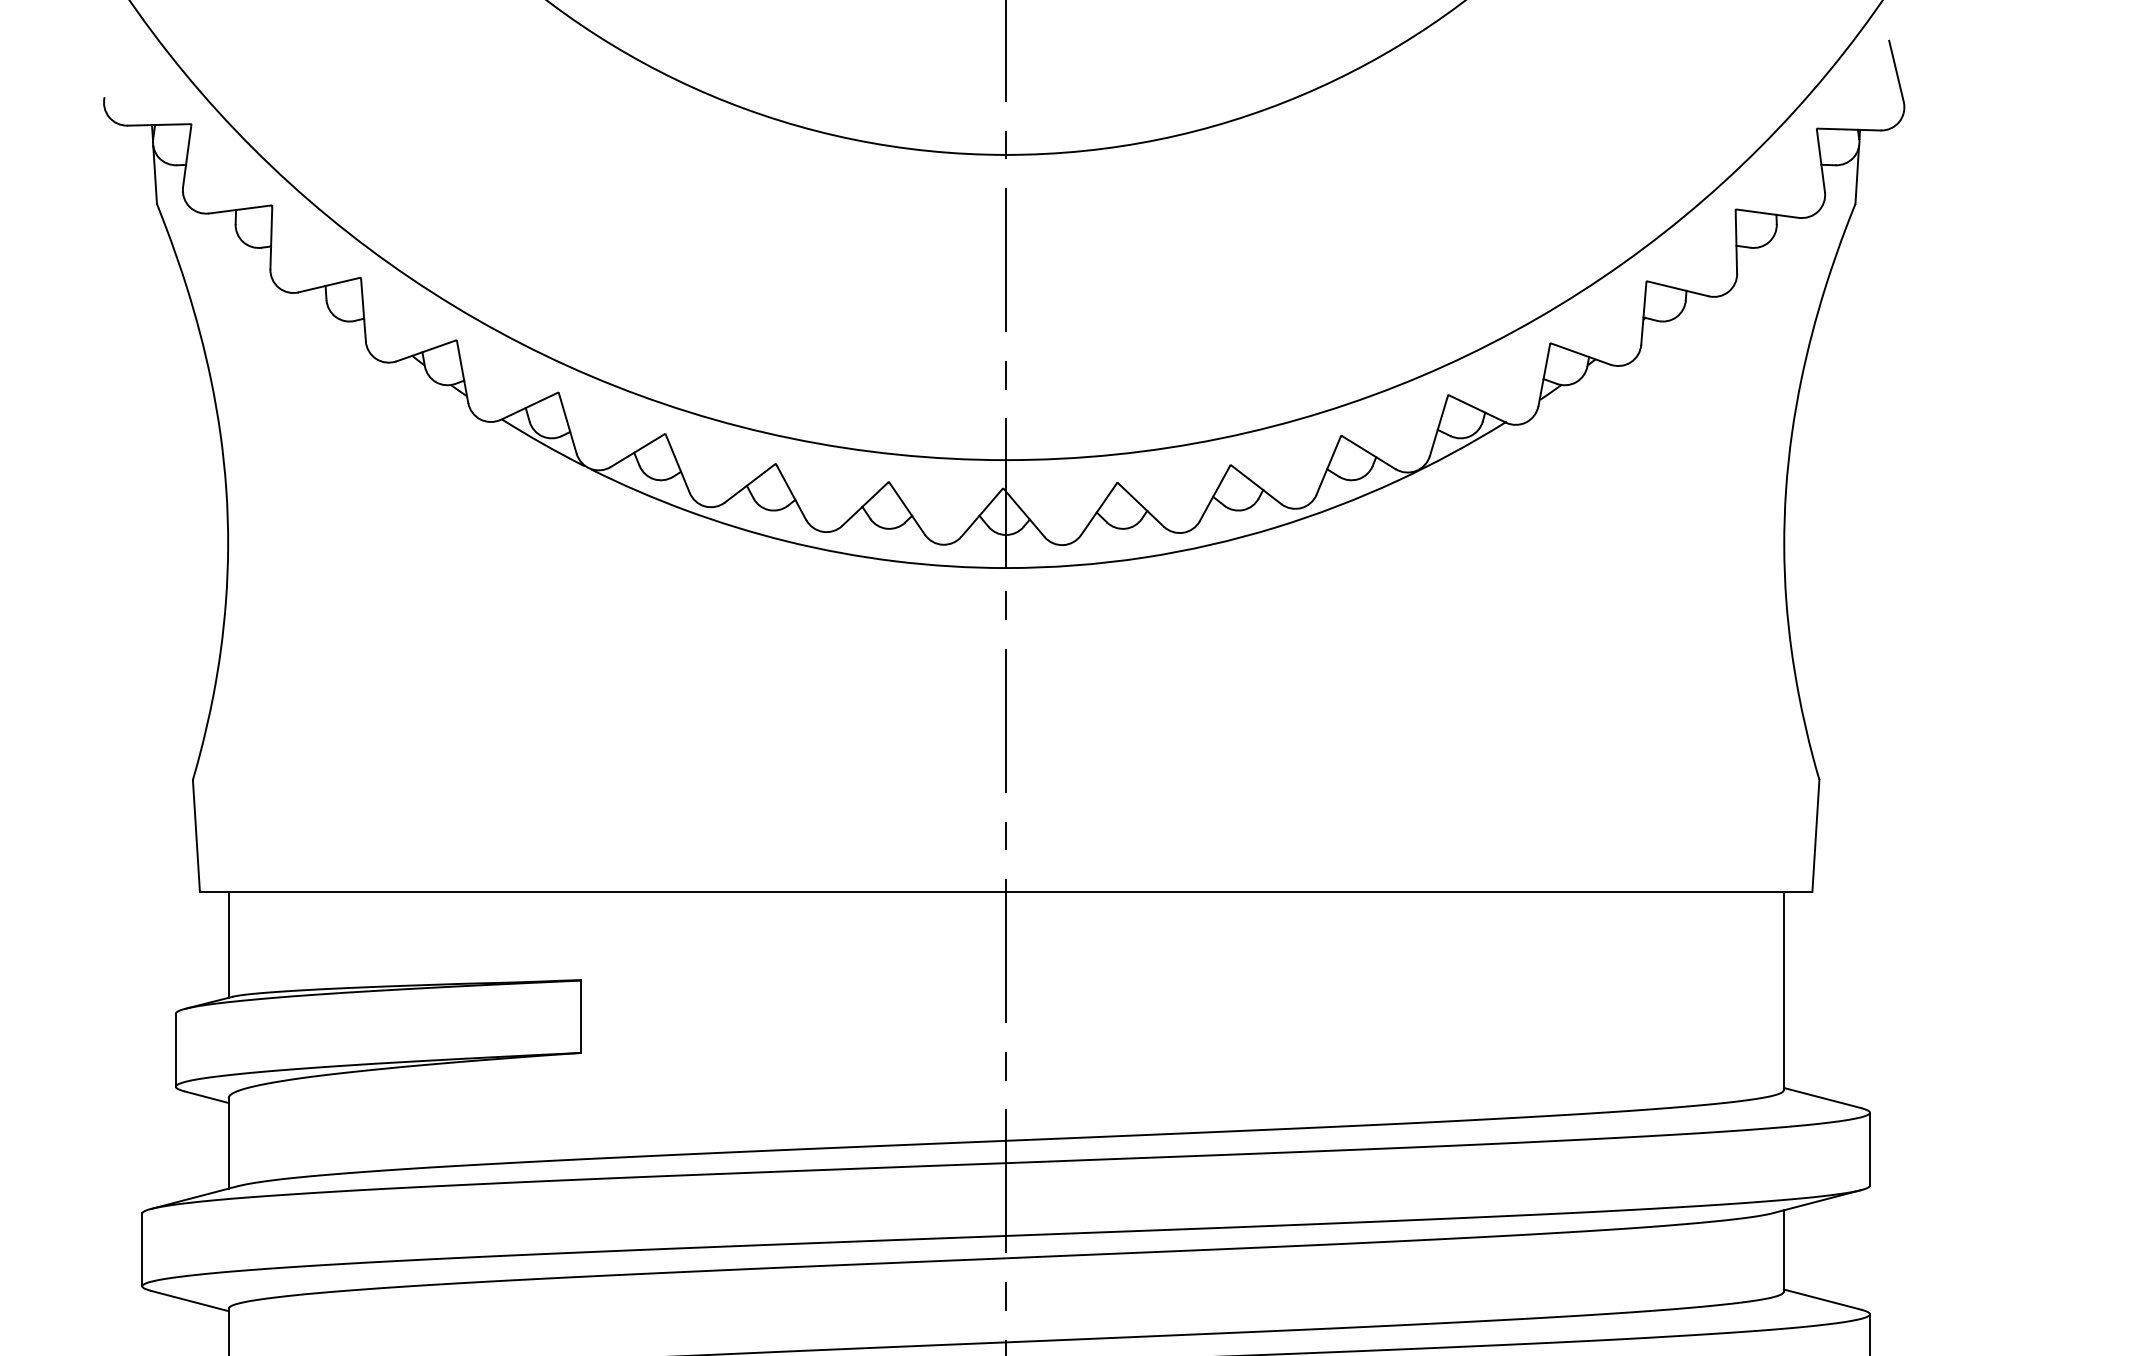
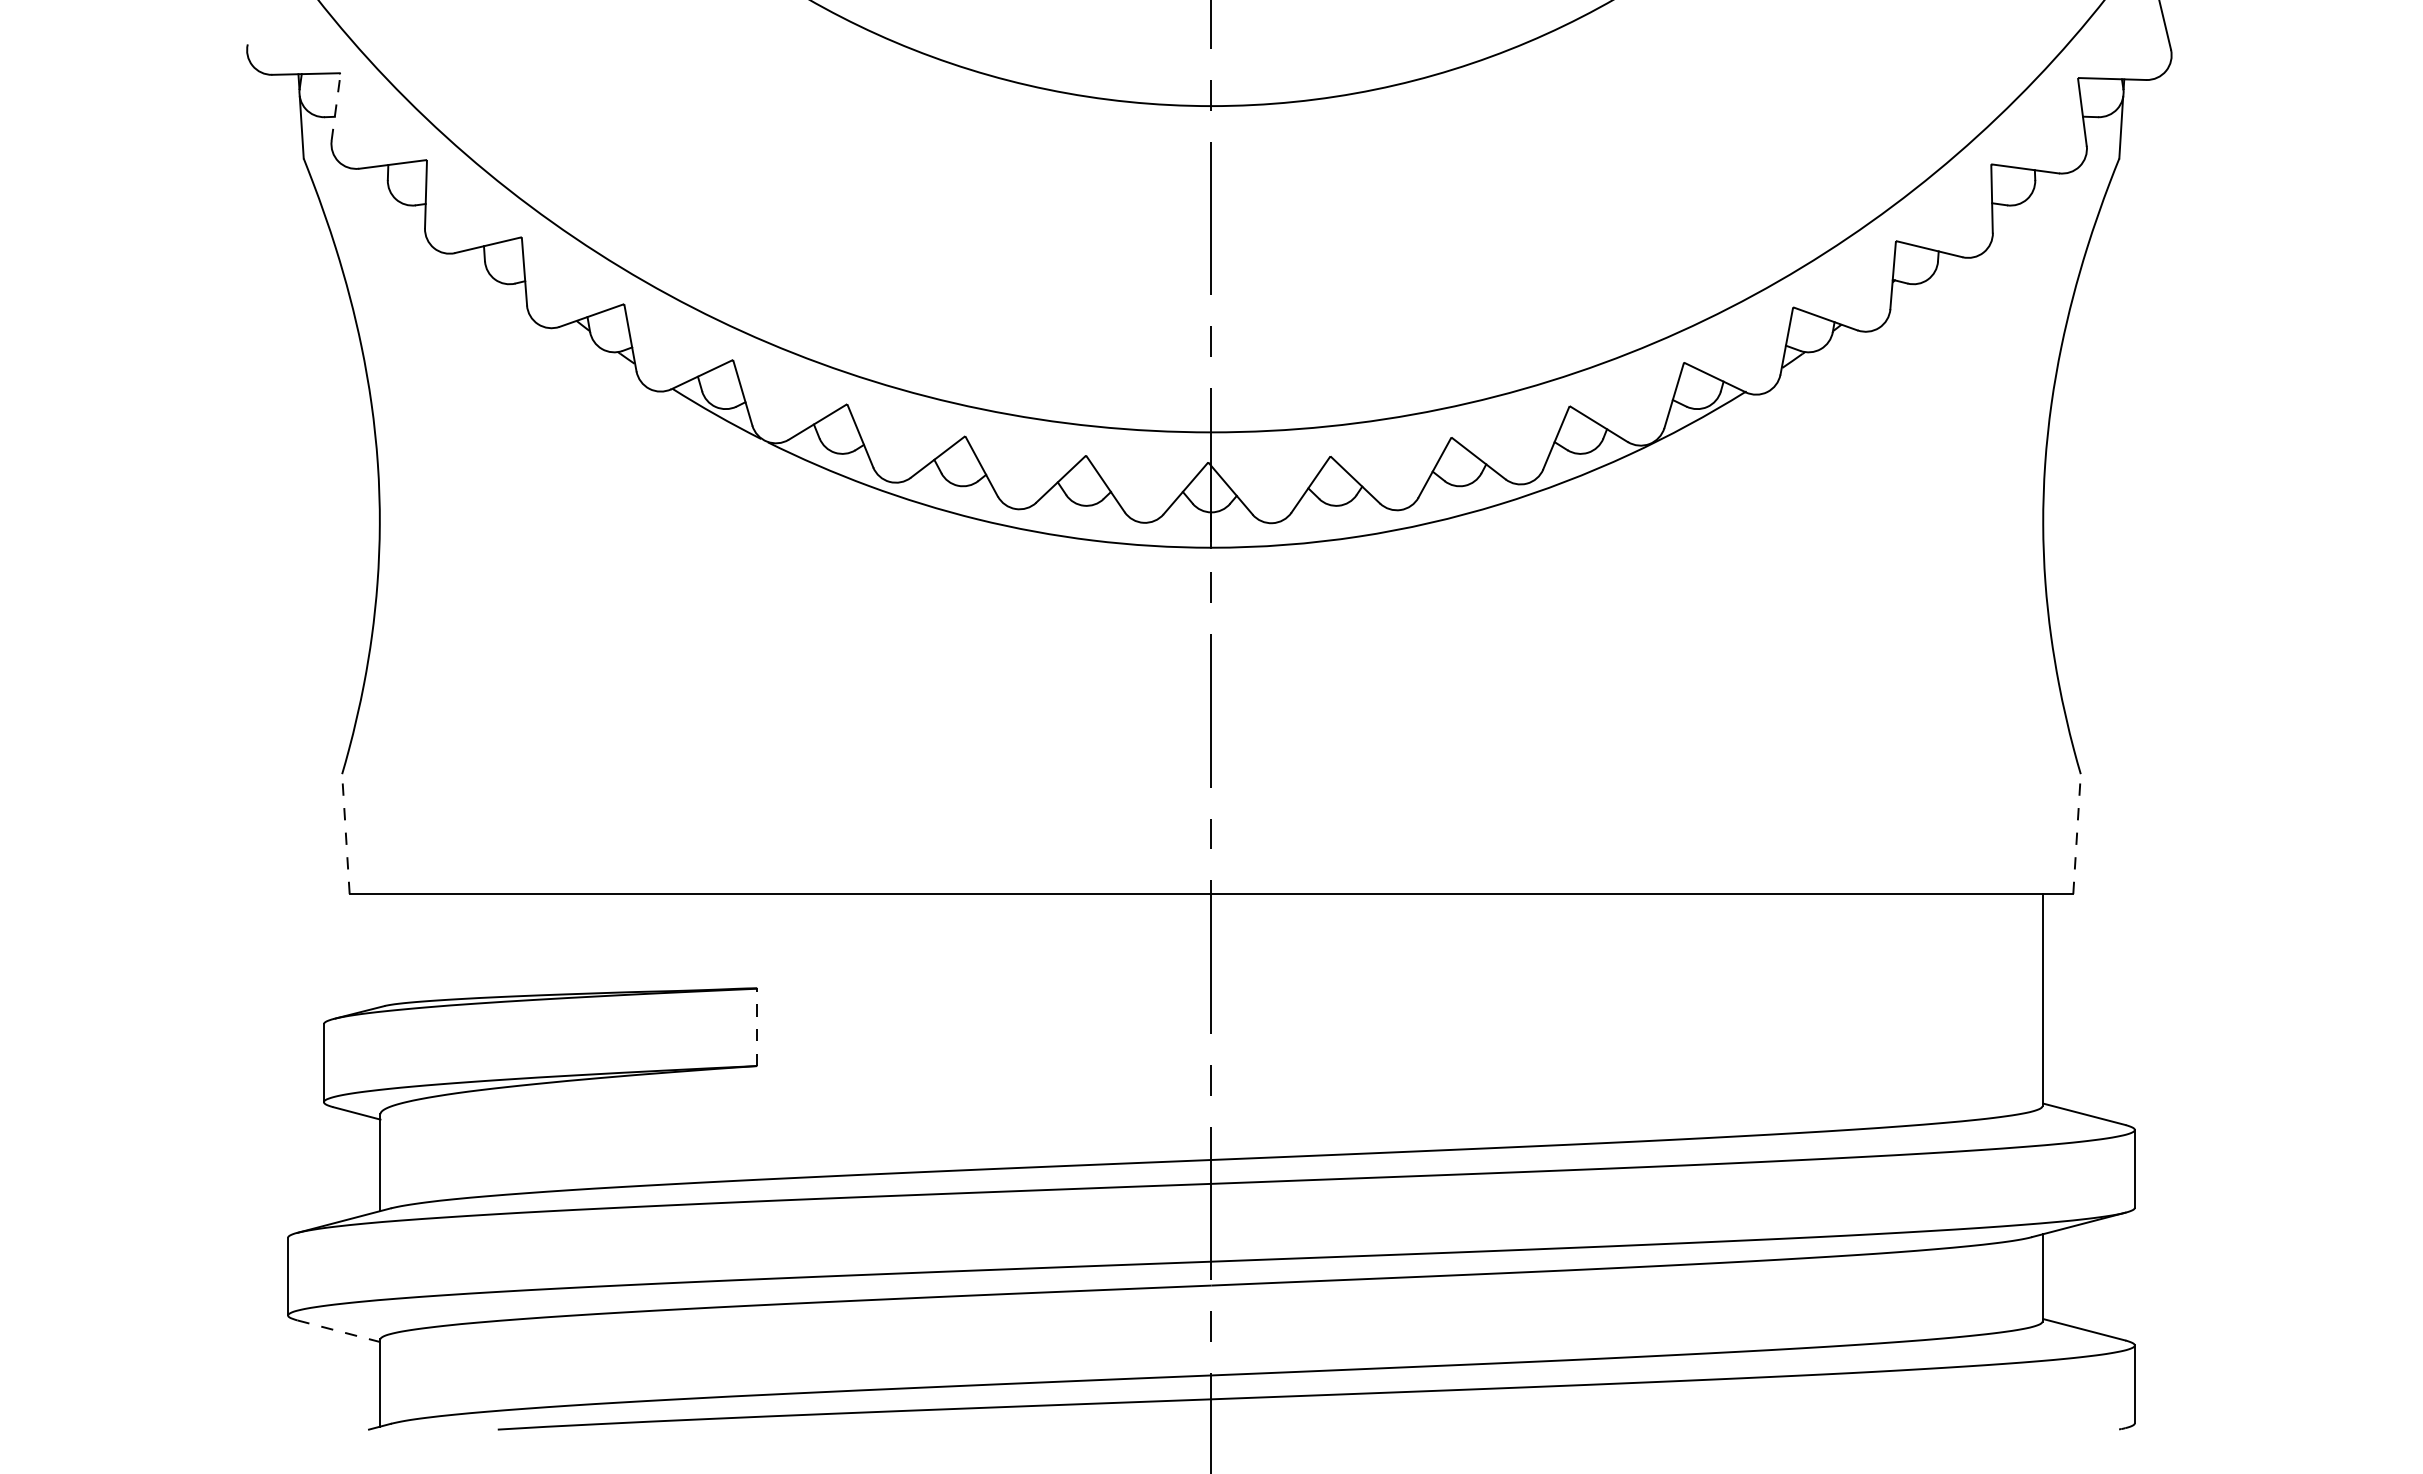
line: (187, 156) -> (336, 107), solid -> dashed
line: (196, 835) -> (345, 833), solid -> dashed
line: (1816, 835) -> (2077, 833), solid -> dashed
line: (228, 944) -> (380, 950), removed
line: (581, 1016) -> (757, 1027), solid -> dashed
line: (189, 1301) -> (338, 1331), solid -> dashed

